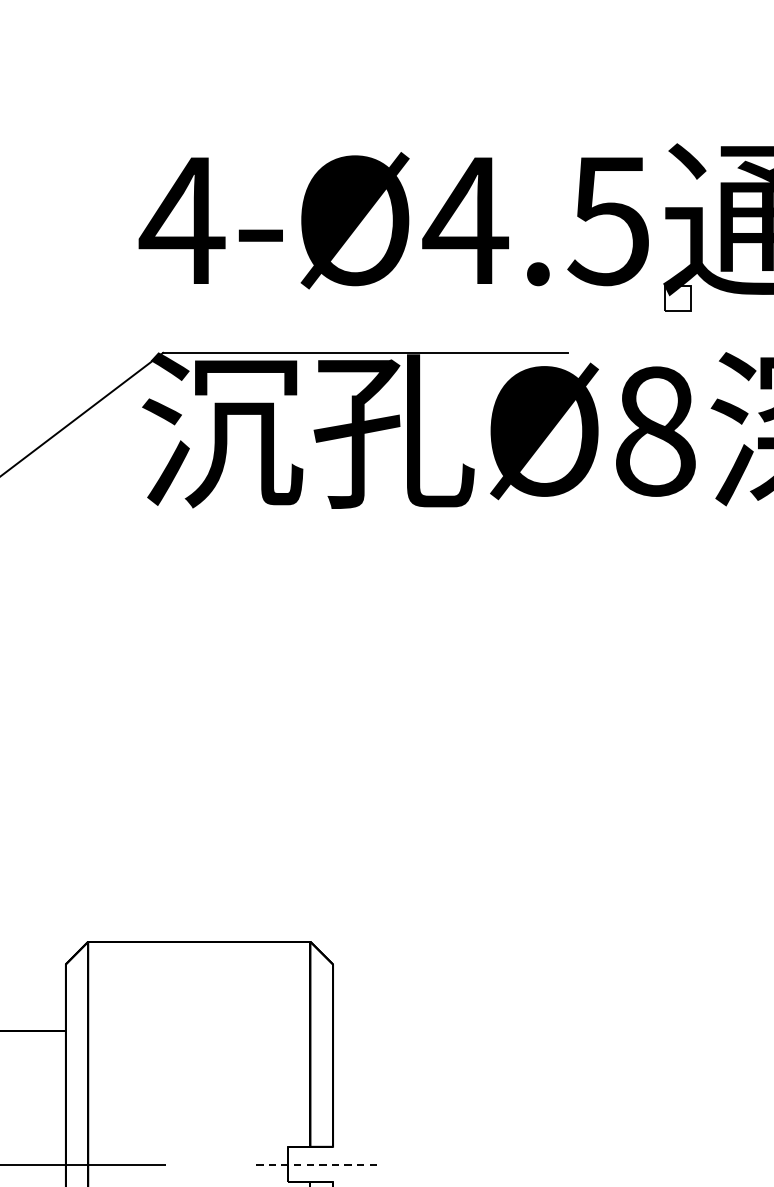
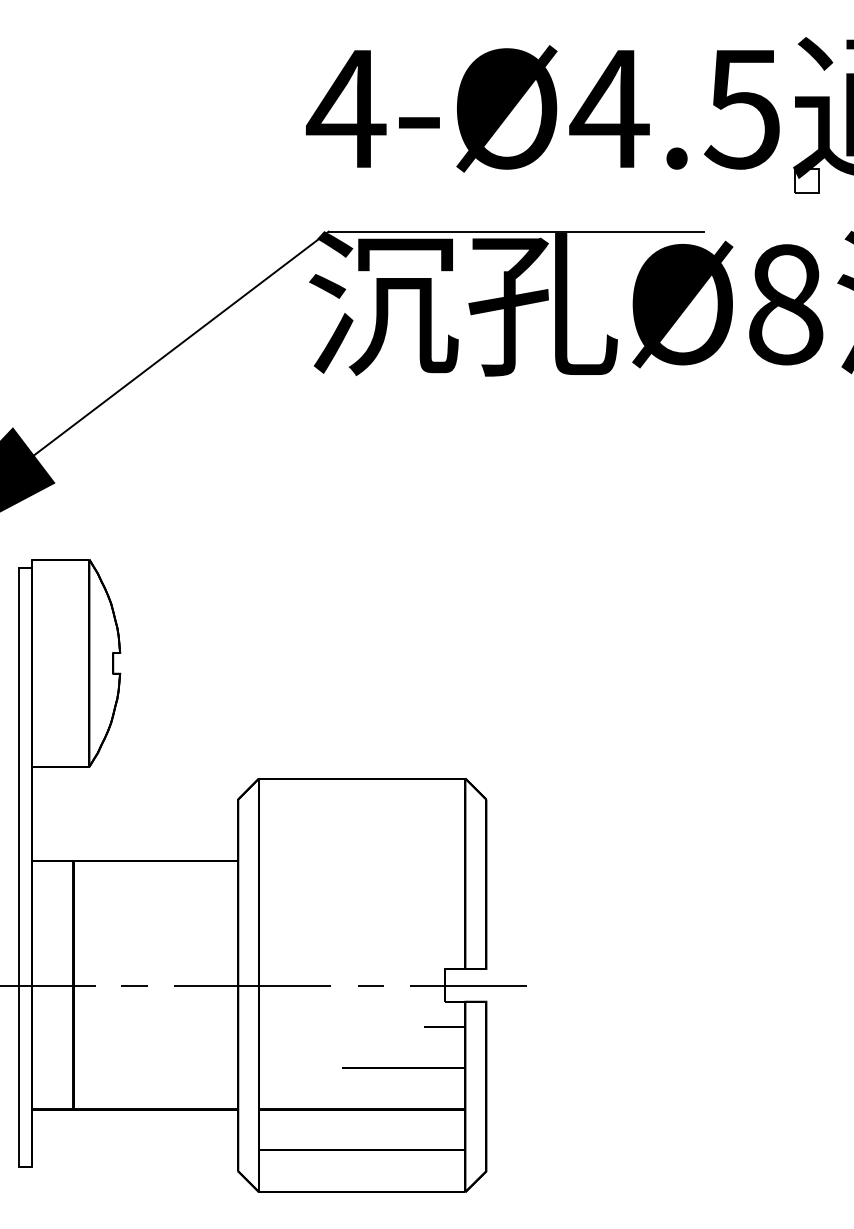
line: (208, 1164) -> (370, 985), added
line: (313, 1164) -> (468, 985), dashed -> solid

